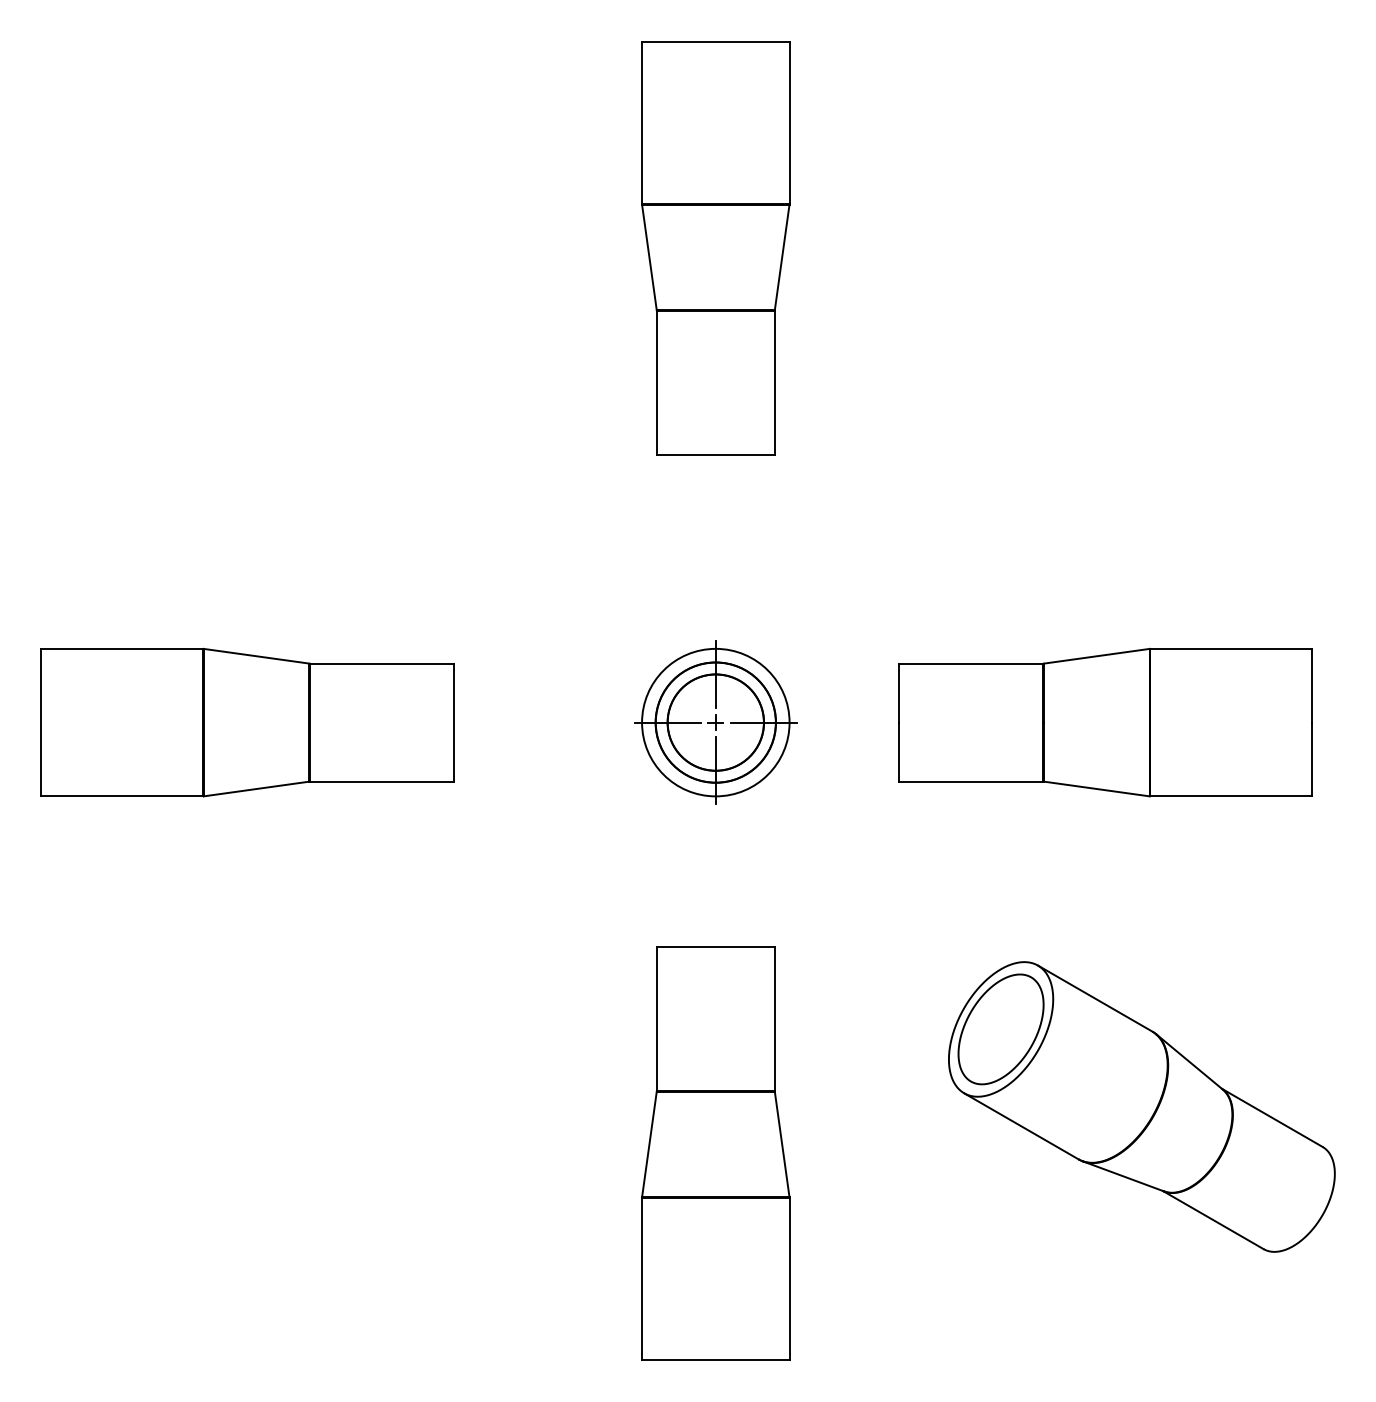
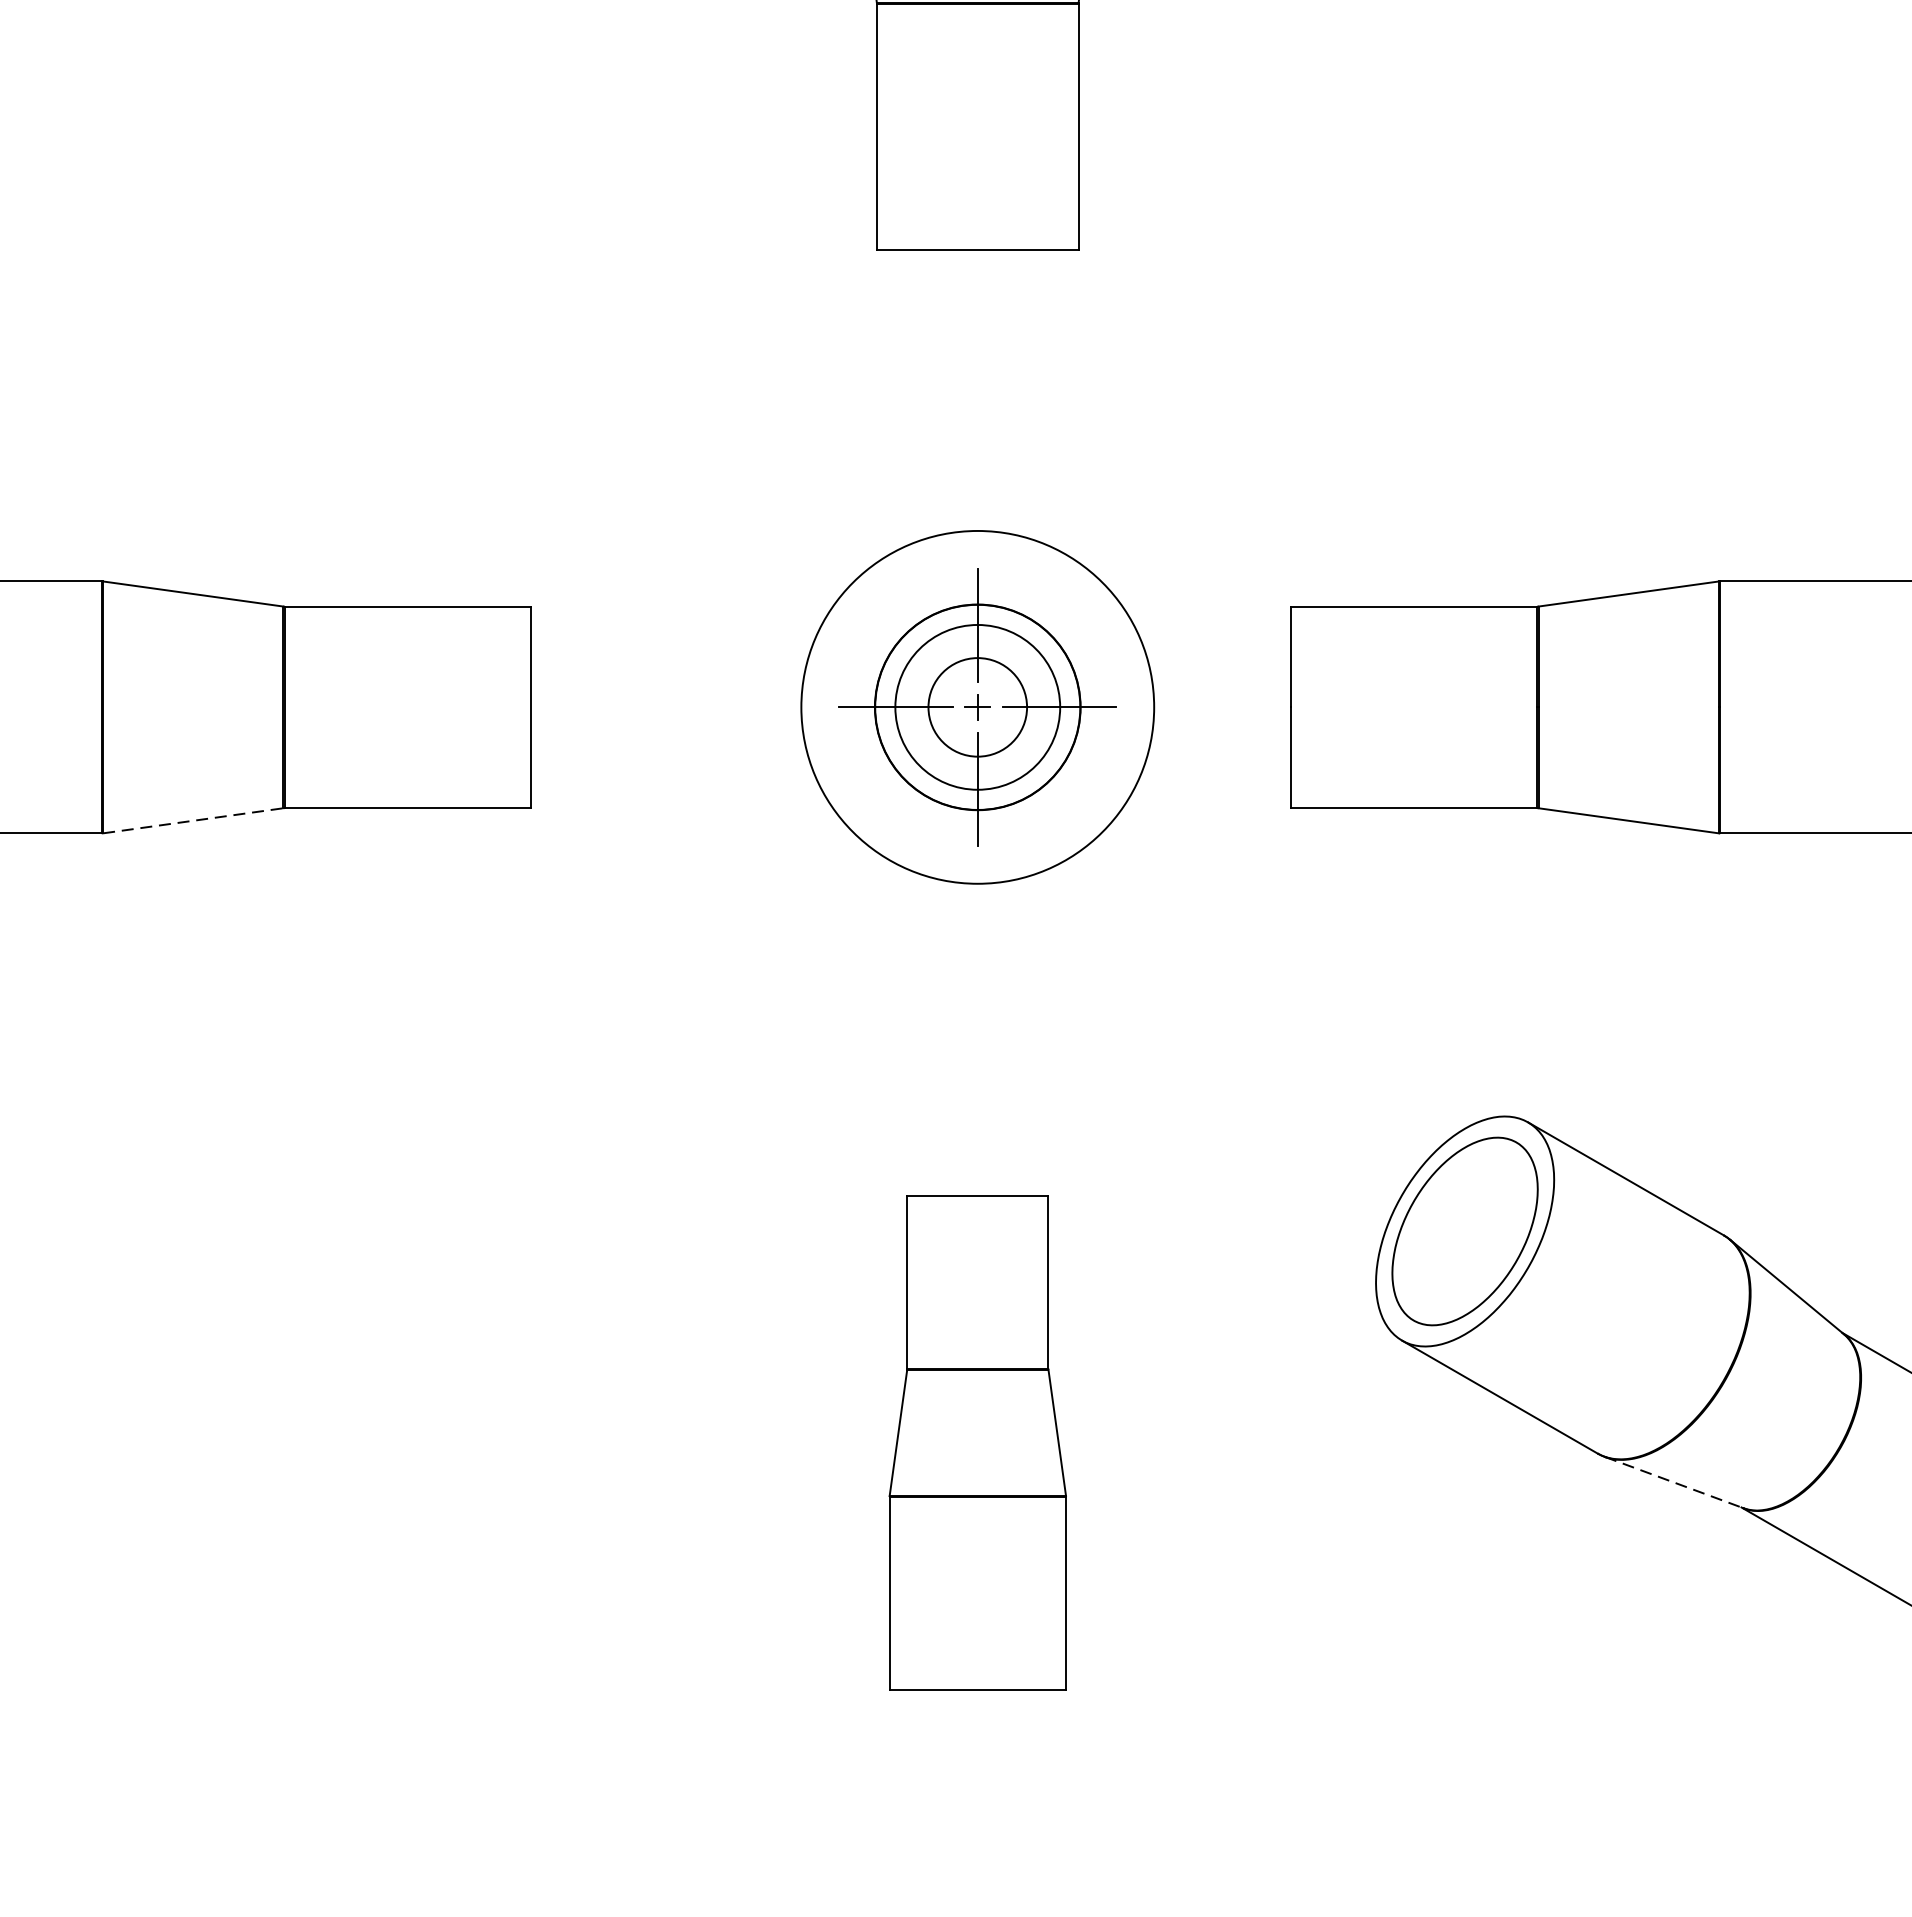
circle: (715, 722) -> (977, 707), size x0.6
circle: (715, 722) -> (977, 707), size x1.4
line: (257, 788) -> (194, 819), solid -> dashed
part: (715, 1153) -> (977, 1443), size x0.7
line: (1124, 1176) -> (1675, 1482), solid -> dashed

